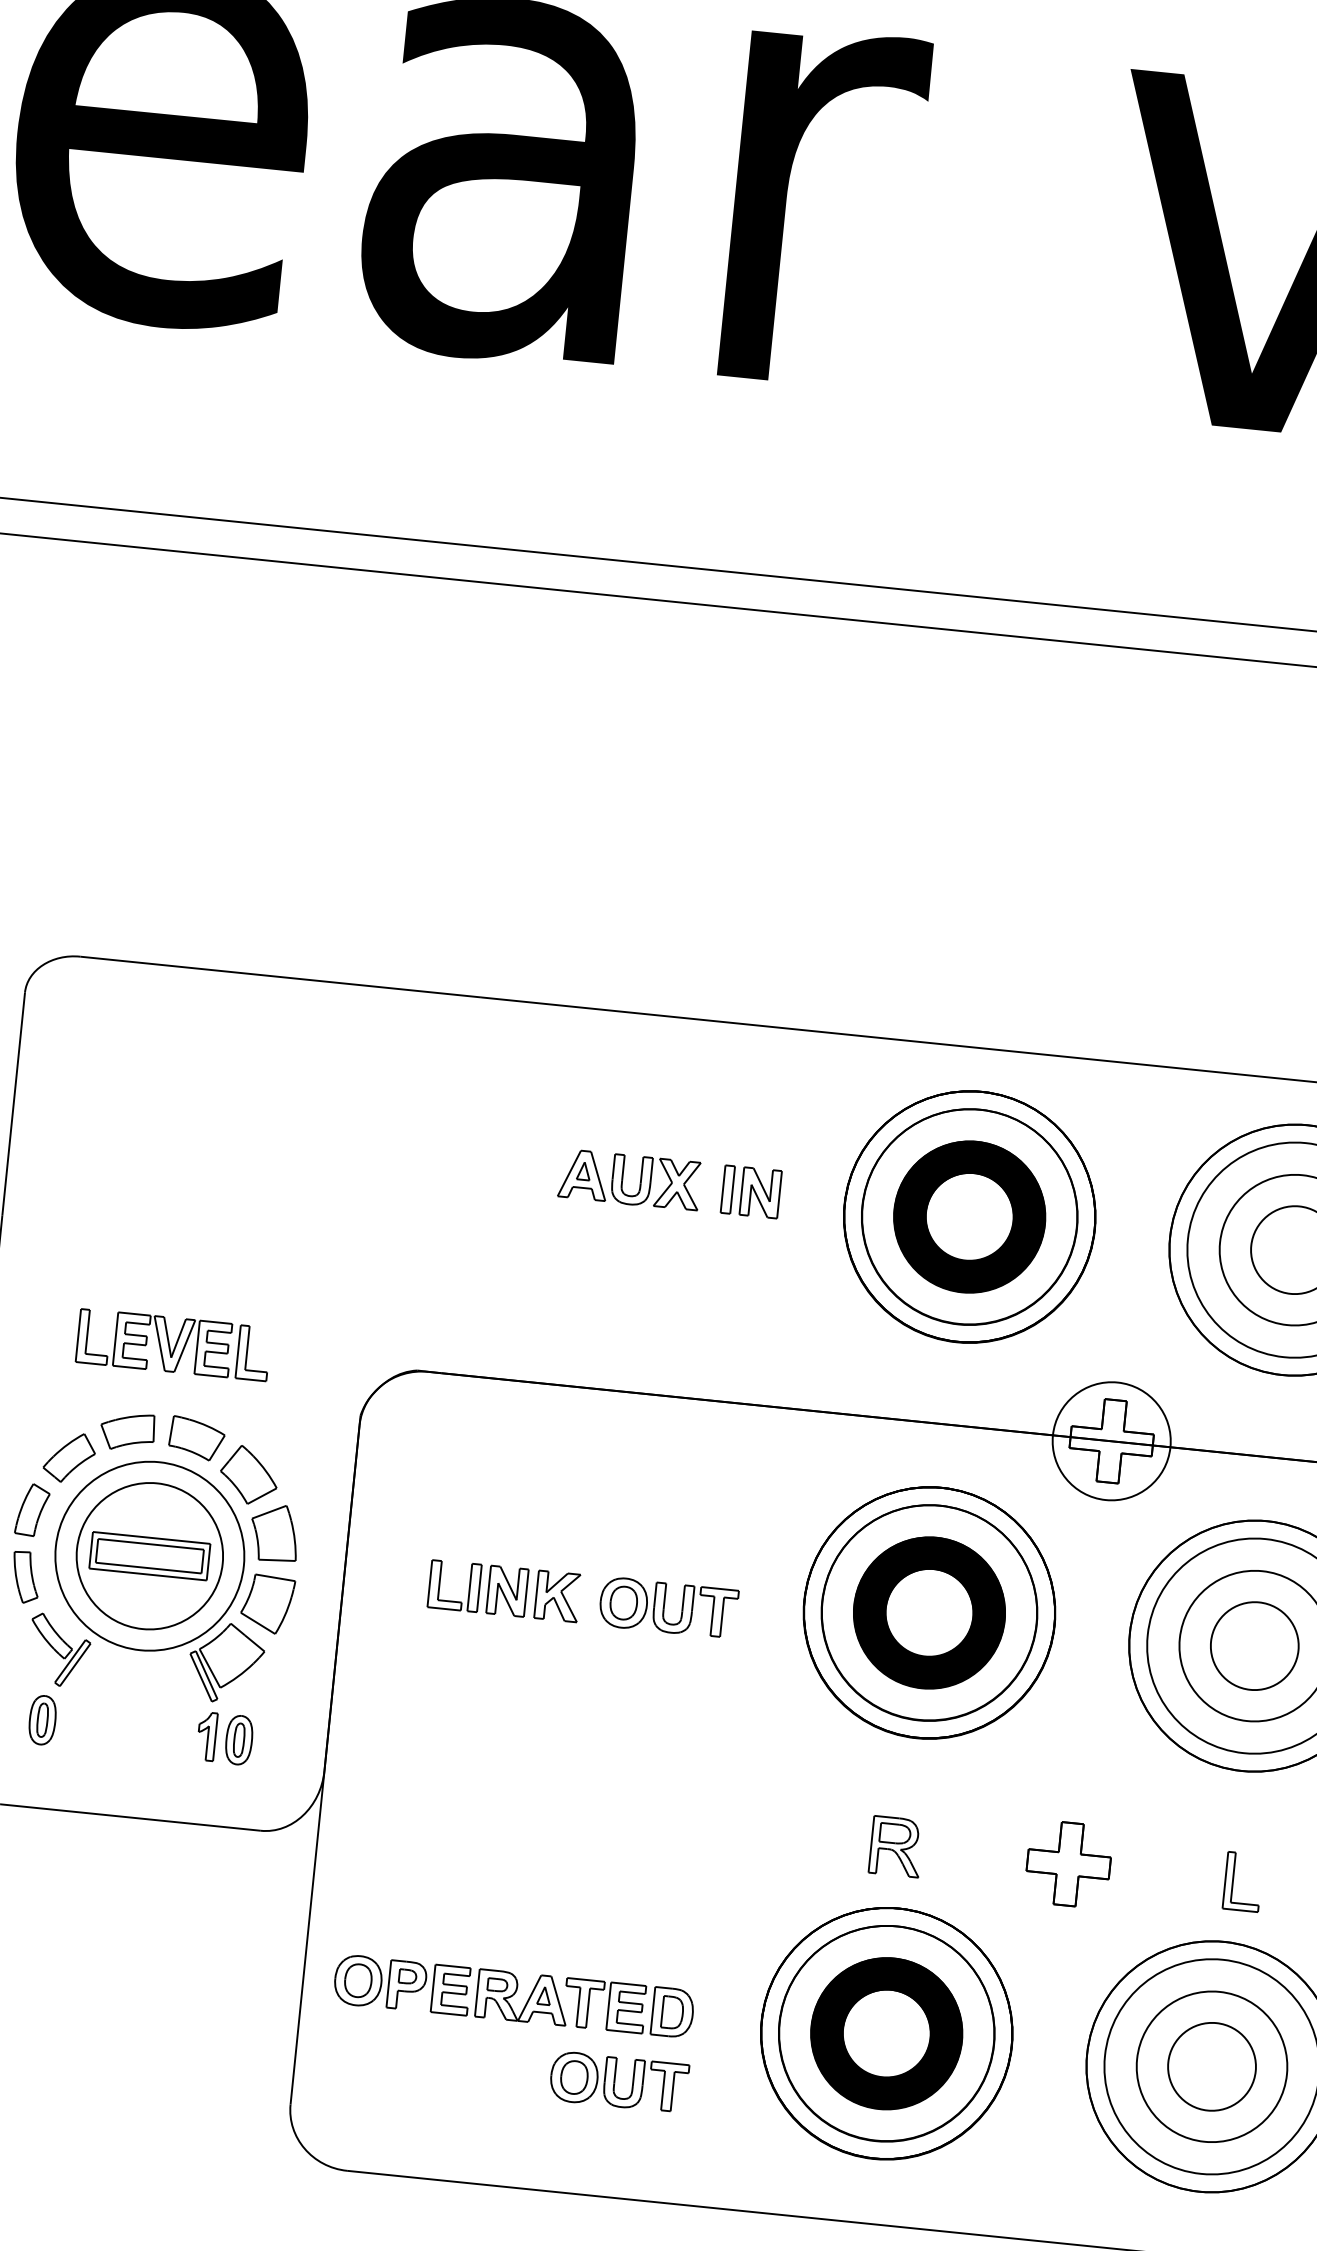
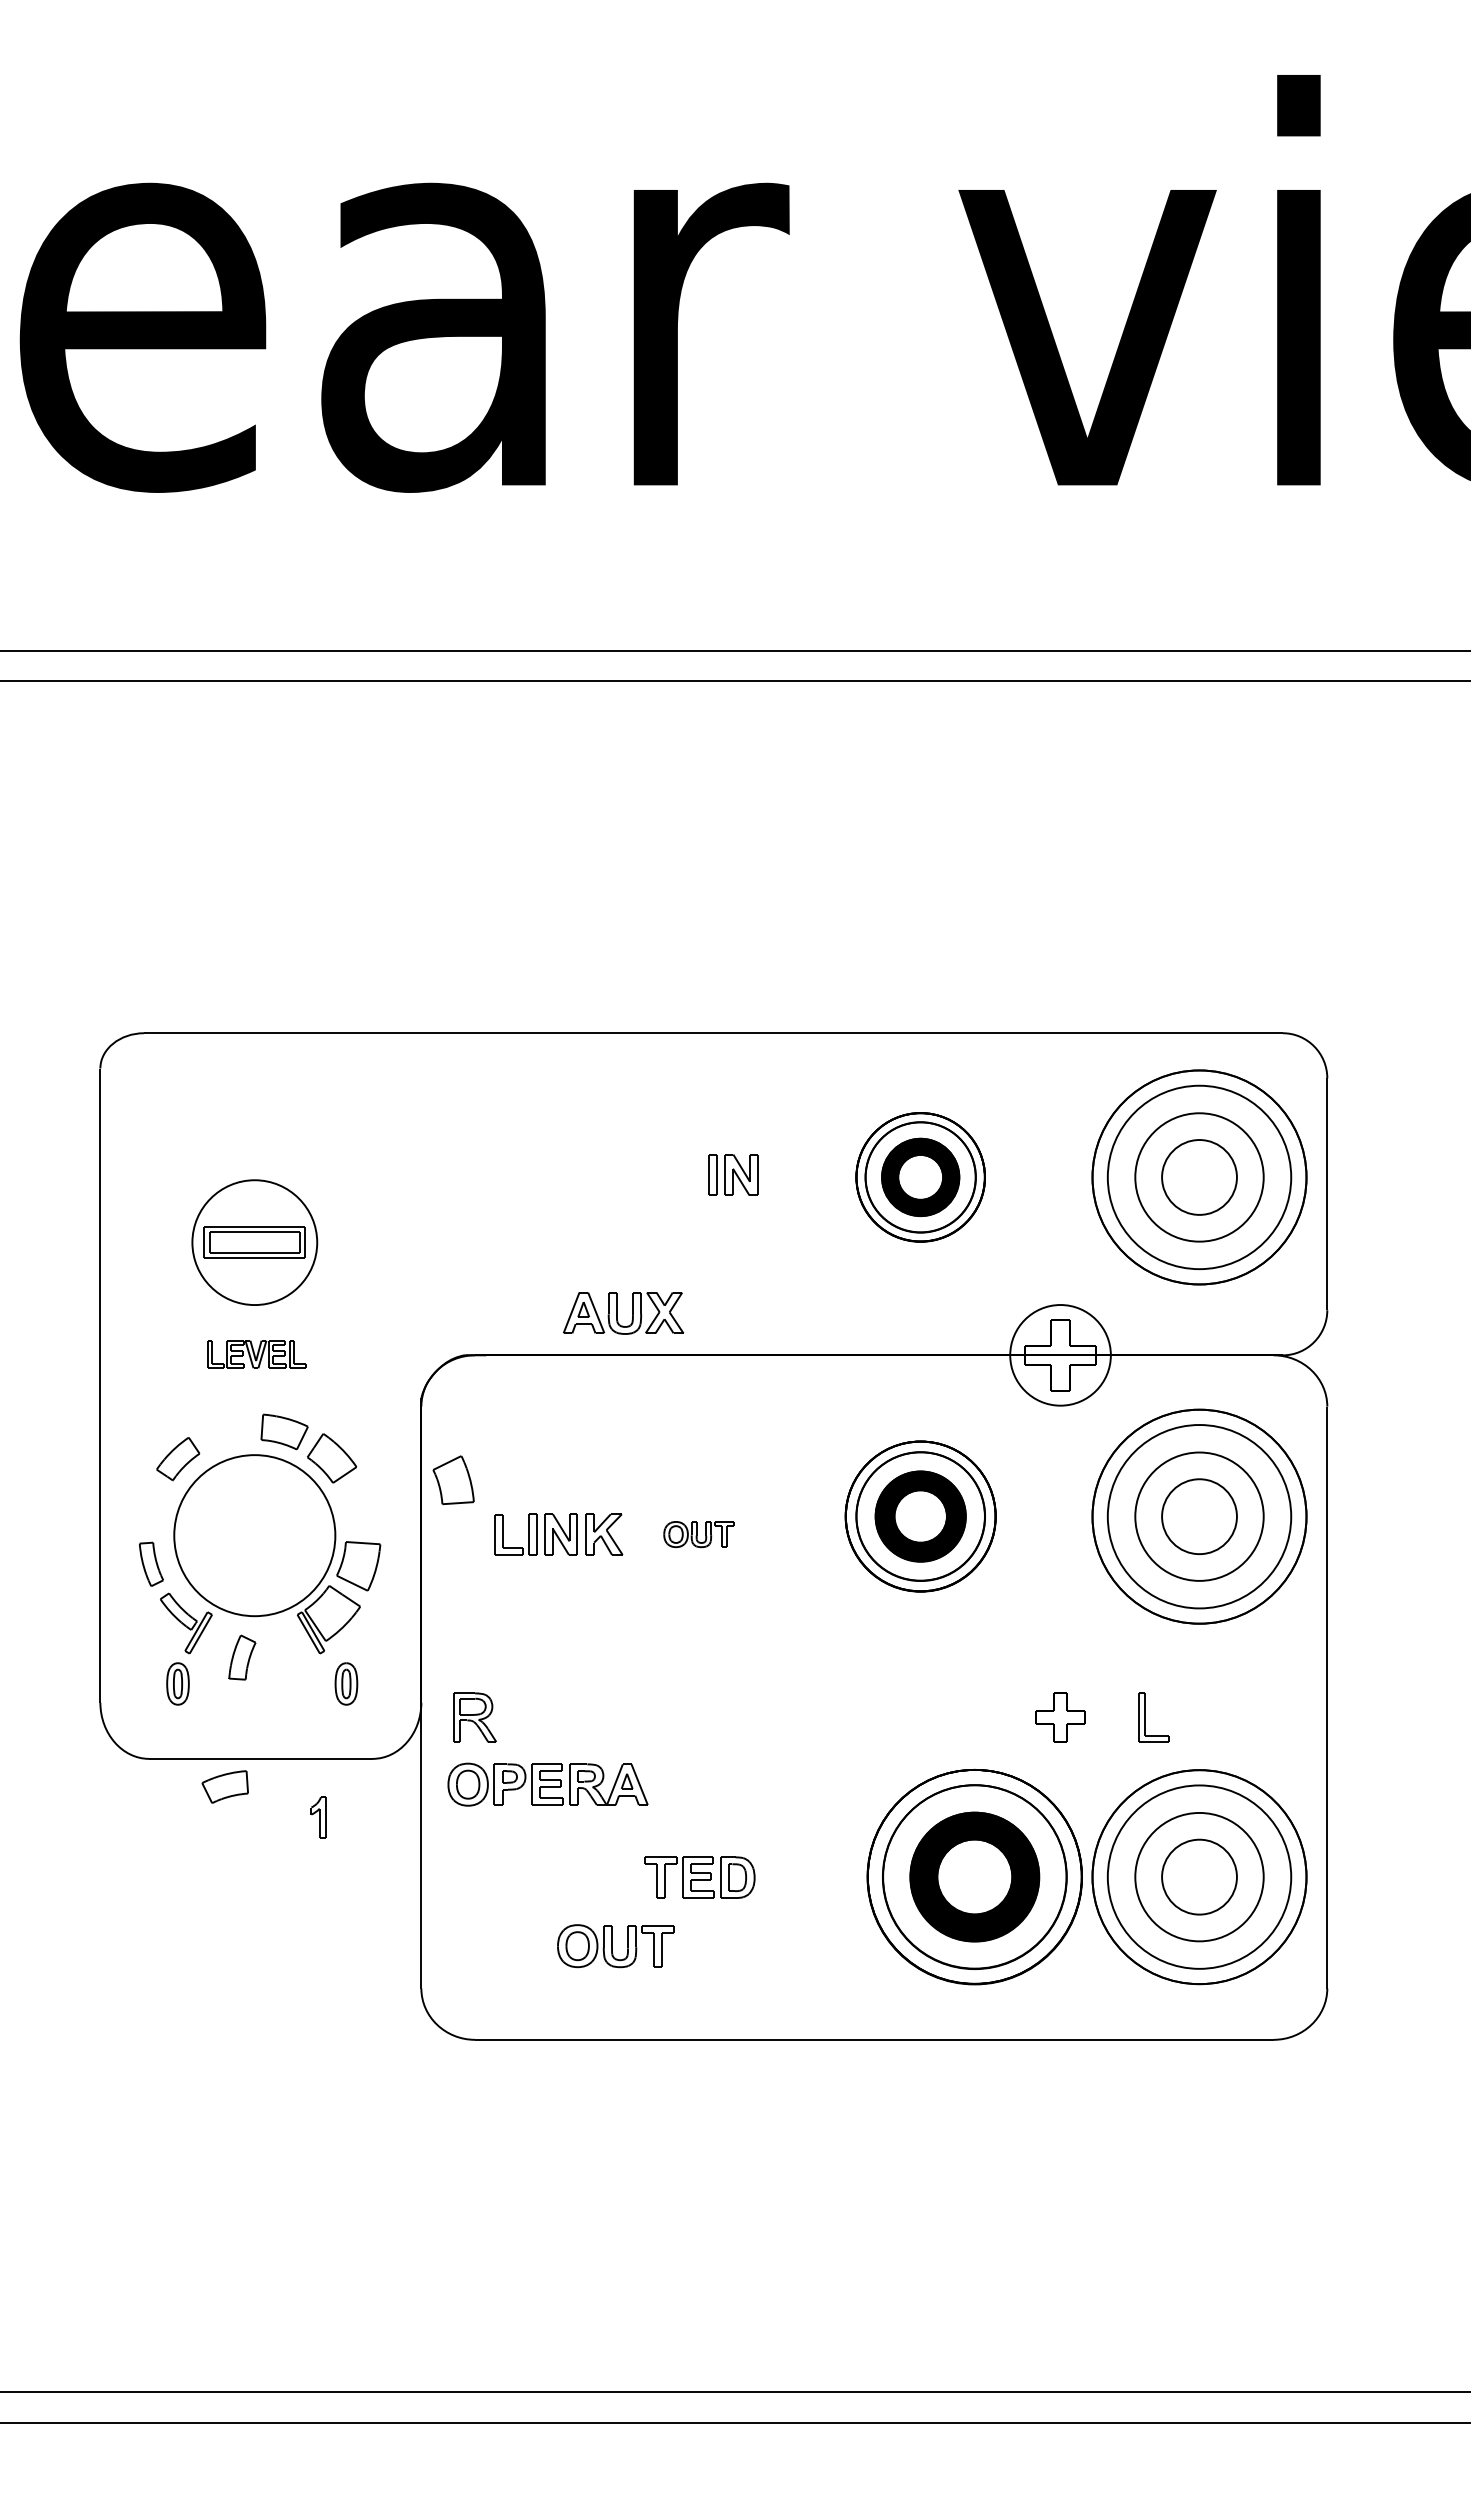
part: (629, 1180) -> (623, 1313), moved
part: (969, 1217) -> (920, 1177), size x0.6
part: (173, 1344) -> (256, 1354), size x0.6
part: (126, 1431) -> (224, 1786), moved
part: (32, 1509) -> (242, 1657), moved
part: (274, 1532) -> (453, 1479), moved
part: (149, 1556) -> (254, 1242), moved
part: (667, 1607) -> (698, 1534), size x0.6
part: (929, 1612) -> (920, 1516), size x0.7
part: (206, 1736) -> (318, 1817), moved
part: (895, 1846) -> (474, 1717), moved
part: (1068, 1864) -> (1060, 1717), size x0.7
part: (1233, 1880) -> (1145, 1717), moved
part: (450, 1989) -> (547, 1784), moved
part: (886, 2034) -> (974, 1877), moved
part: (618, 2082) -> (615, 1946), moved

